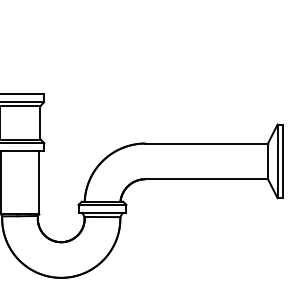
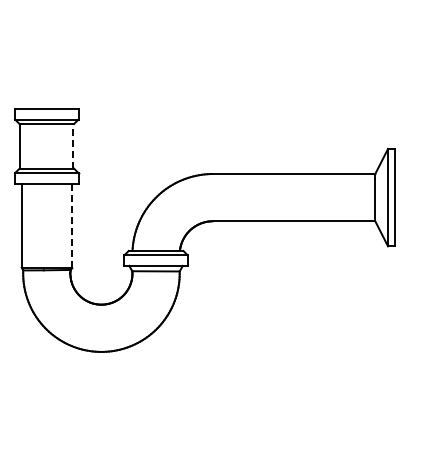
line: (40, 122) -> (73, 145), solid -> dashed
line: (38, 183) -> (71, 226), solid -> dashed

